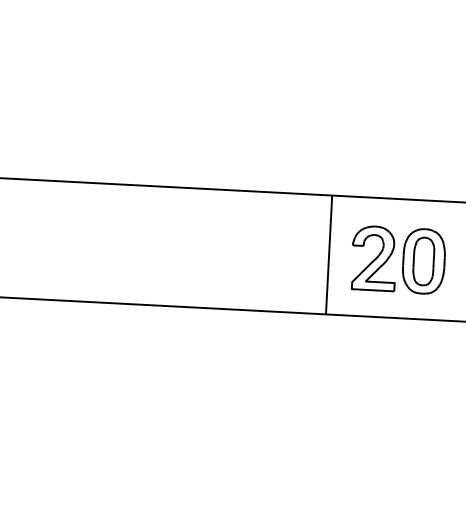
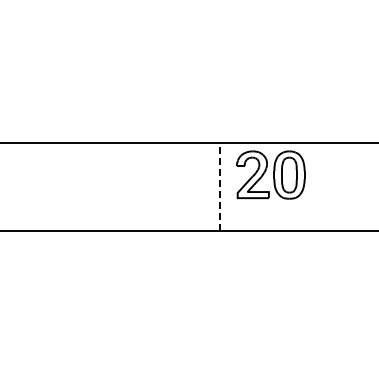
line: (328, 254) -> (219, 186), solid -> dashed
part: (398, 259) -> (270, 174), moved

